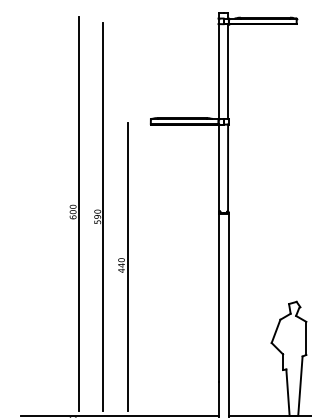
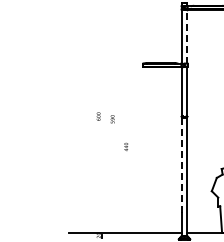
line: (228, 71) -> (187, 36), solid -> dashed
line: (79, 213) -> (102, 117), removed
line: (102, 217) -> (115, 119), removed
line: (127, 268) -> (129, 148), removed
line: (218, 297) -> (181, 165), solid -> dashed

